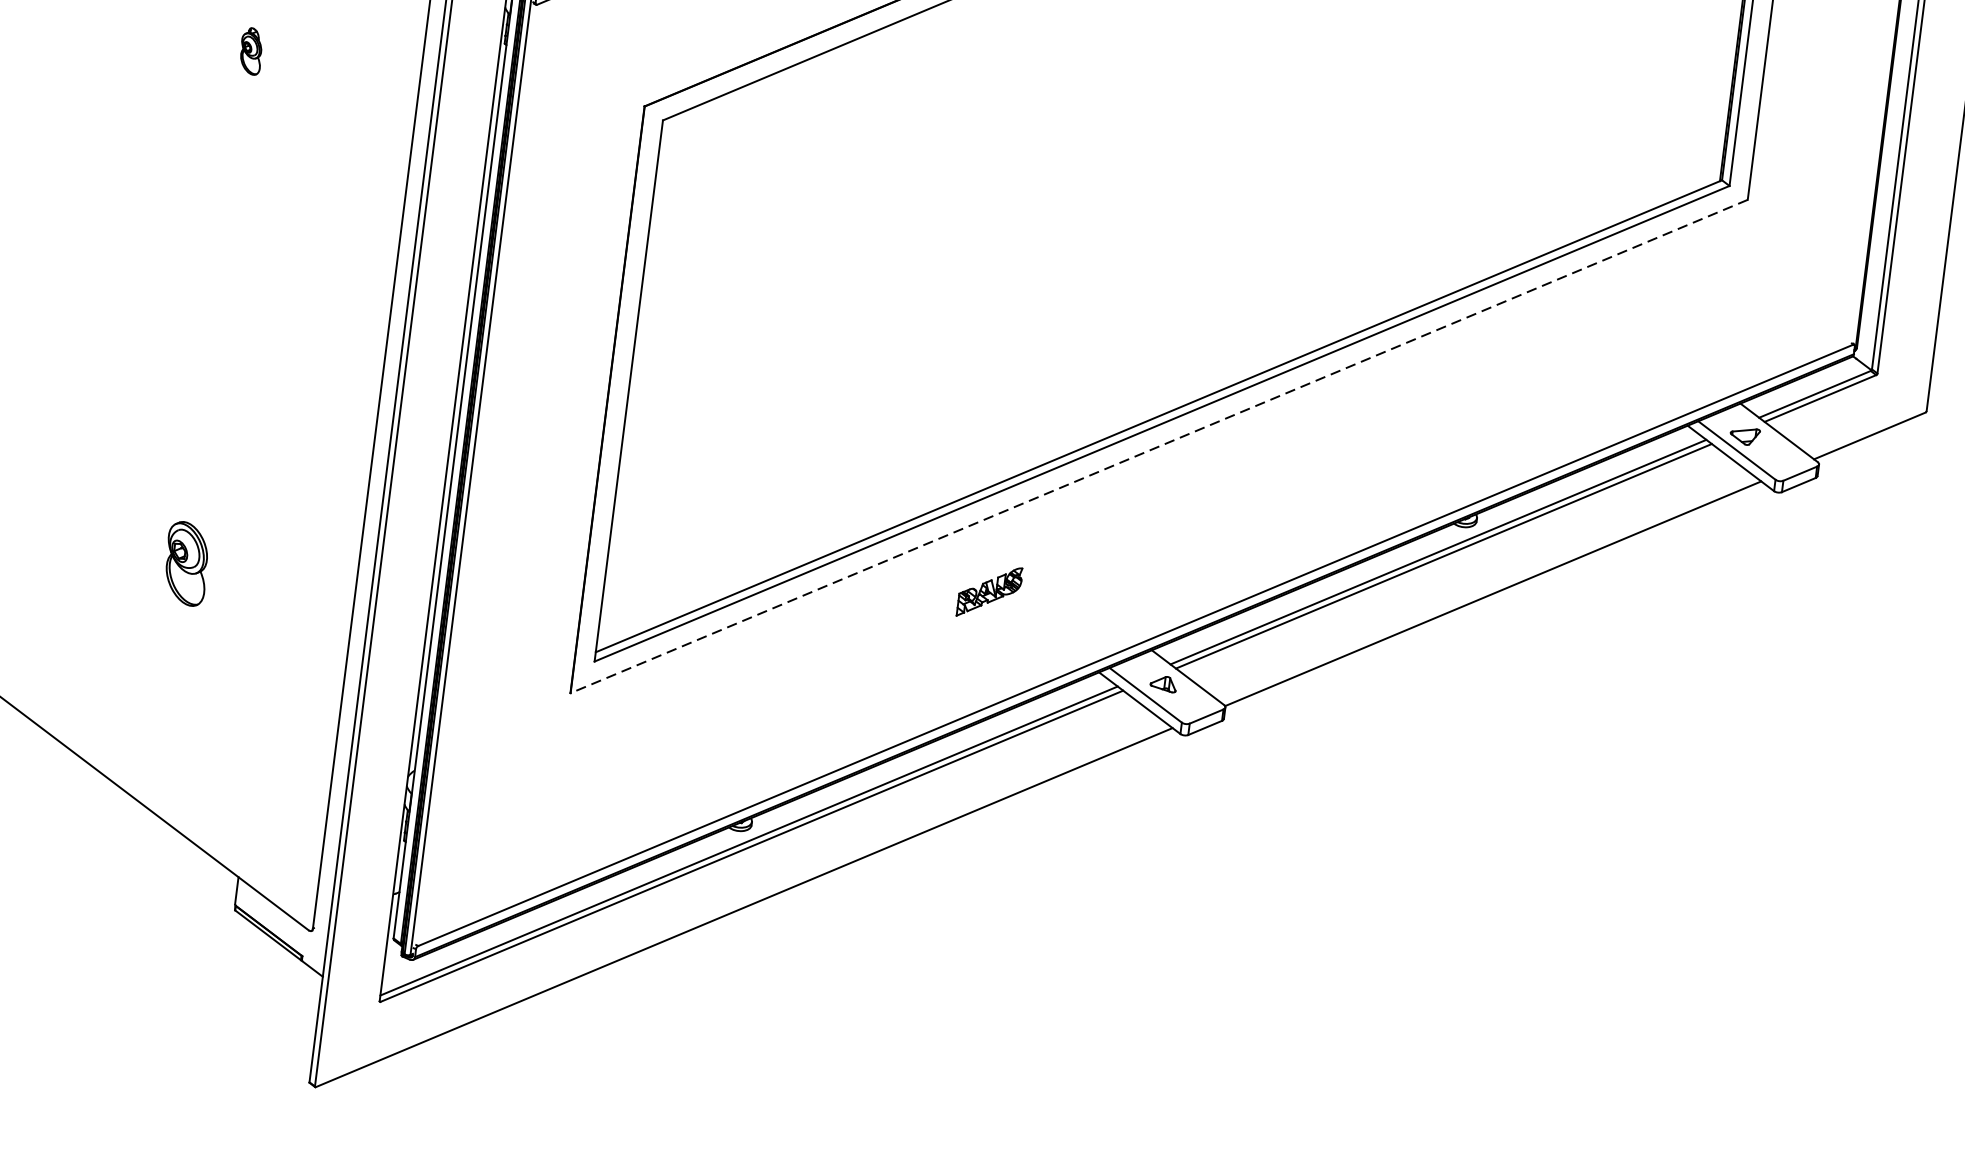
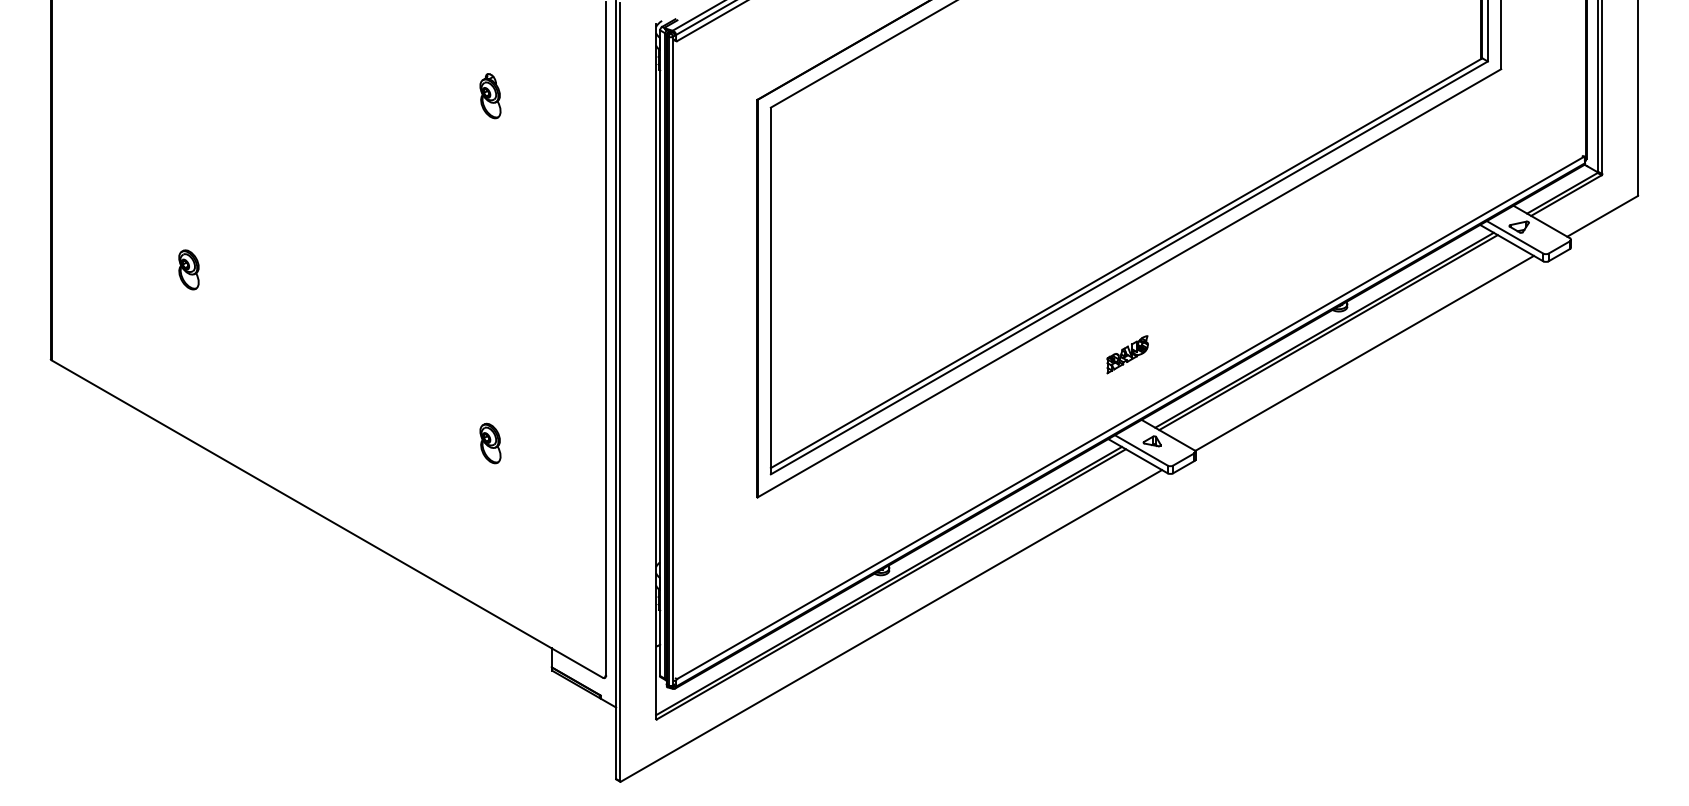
part: (251, 51) -> (490, 96), size x1.43
line: (1157, 446) -> (1128, 283), dashed -> solid
part: (186, 563) -> (490, 443), size x0.71
part: (989, 591) -> (1127, 354), moved

